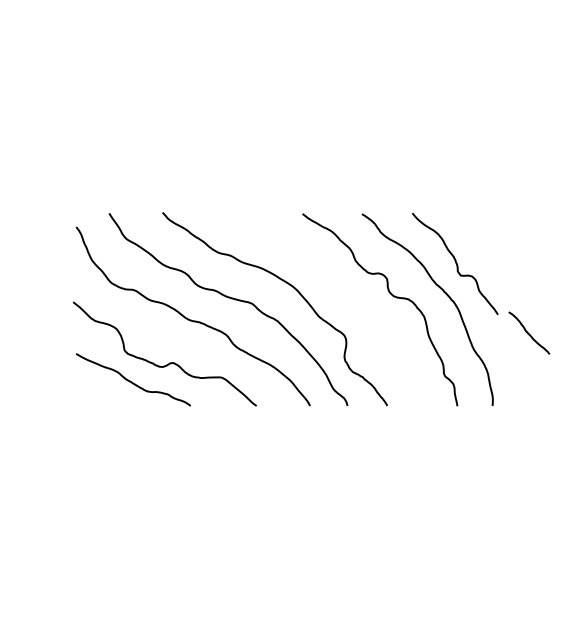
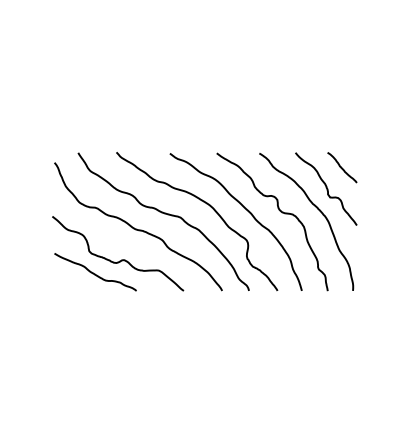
curve: (344, 293) -> (246, 210), added
curve: (529, 332) -> (342, 167), moved

